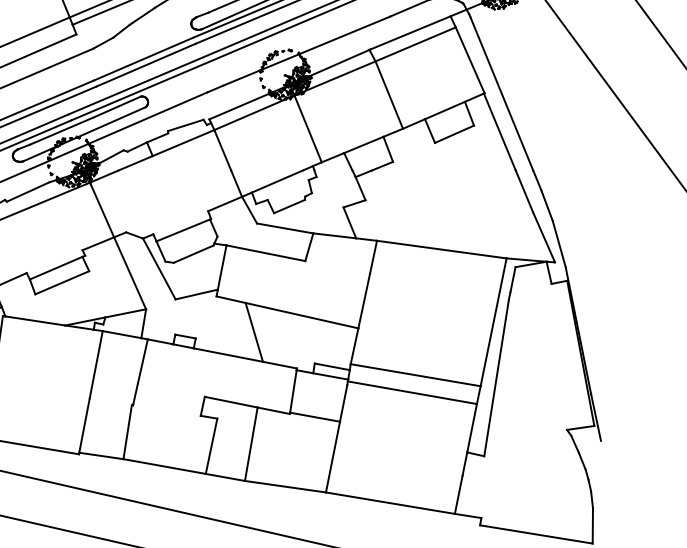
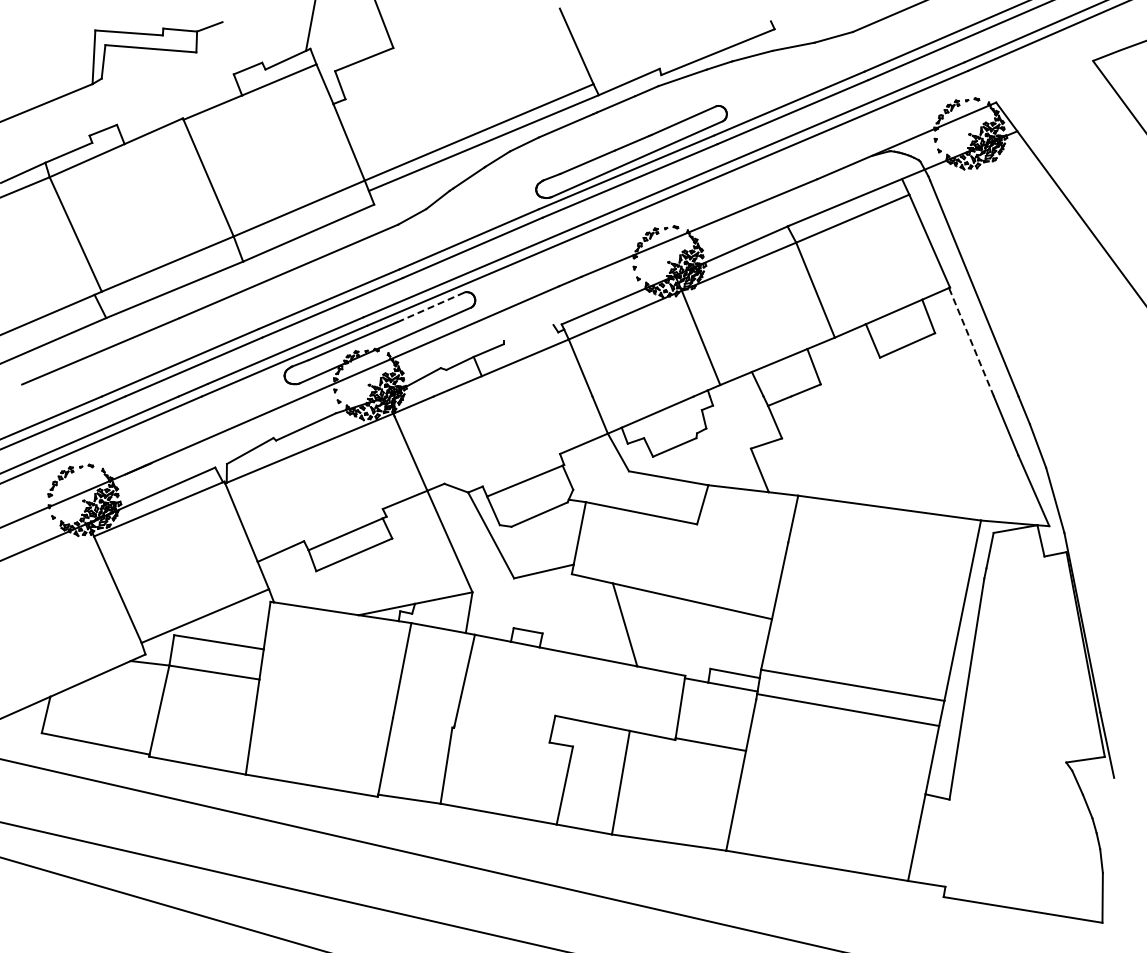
line: (117, 107) -> (431, 307), solid -> dashed
line: (185, 125) -> (528, 332), removed
line: (499, 132) -> (971, 342), solid -> dashed

